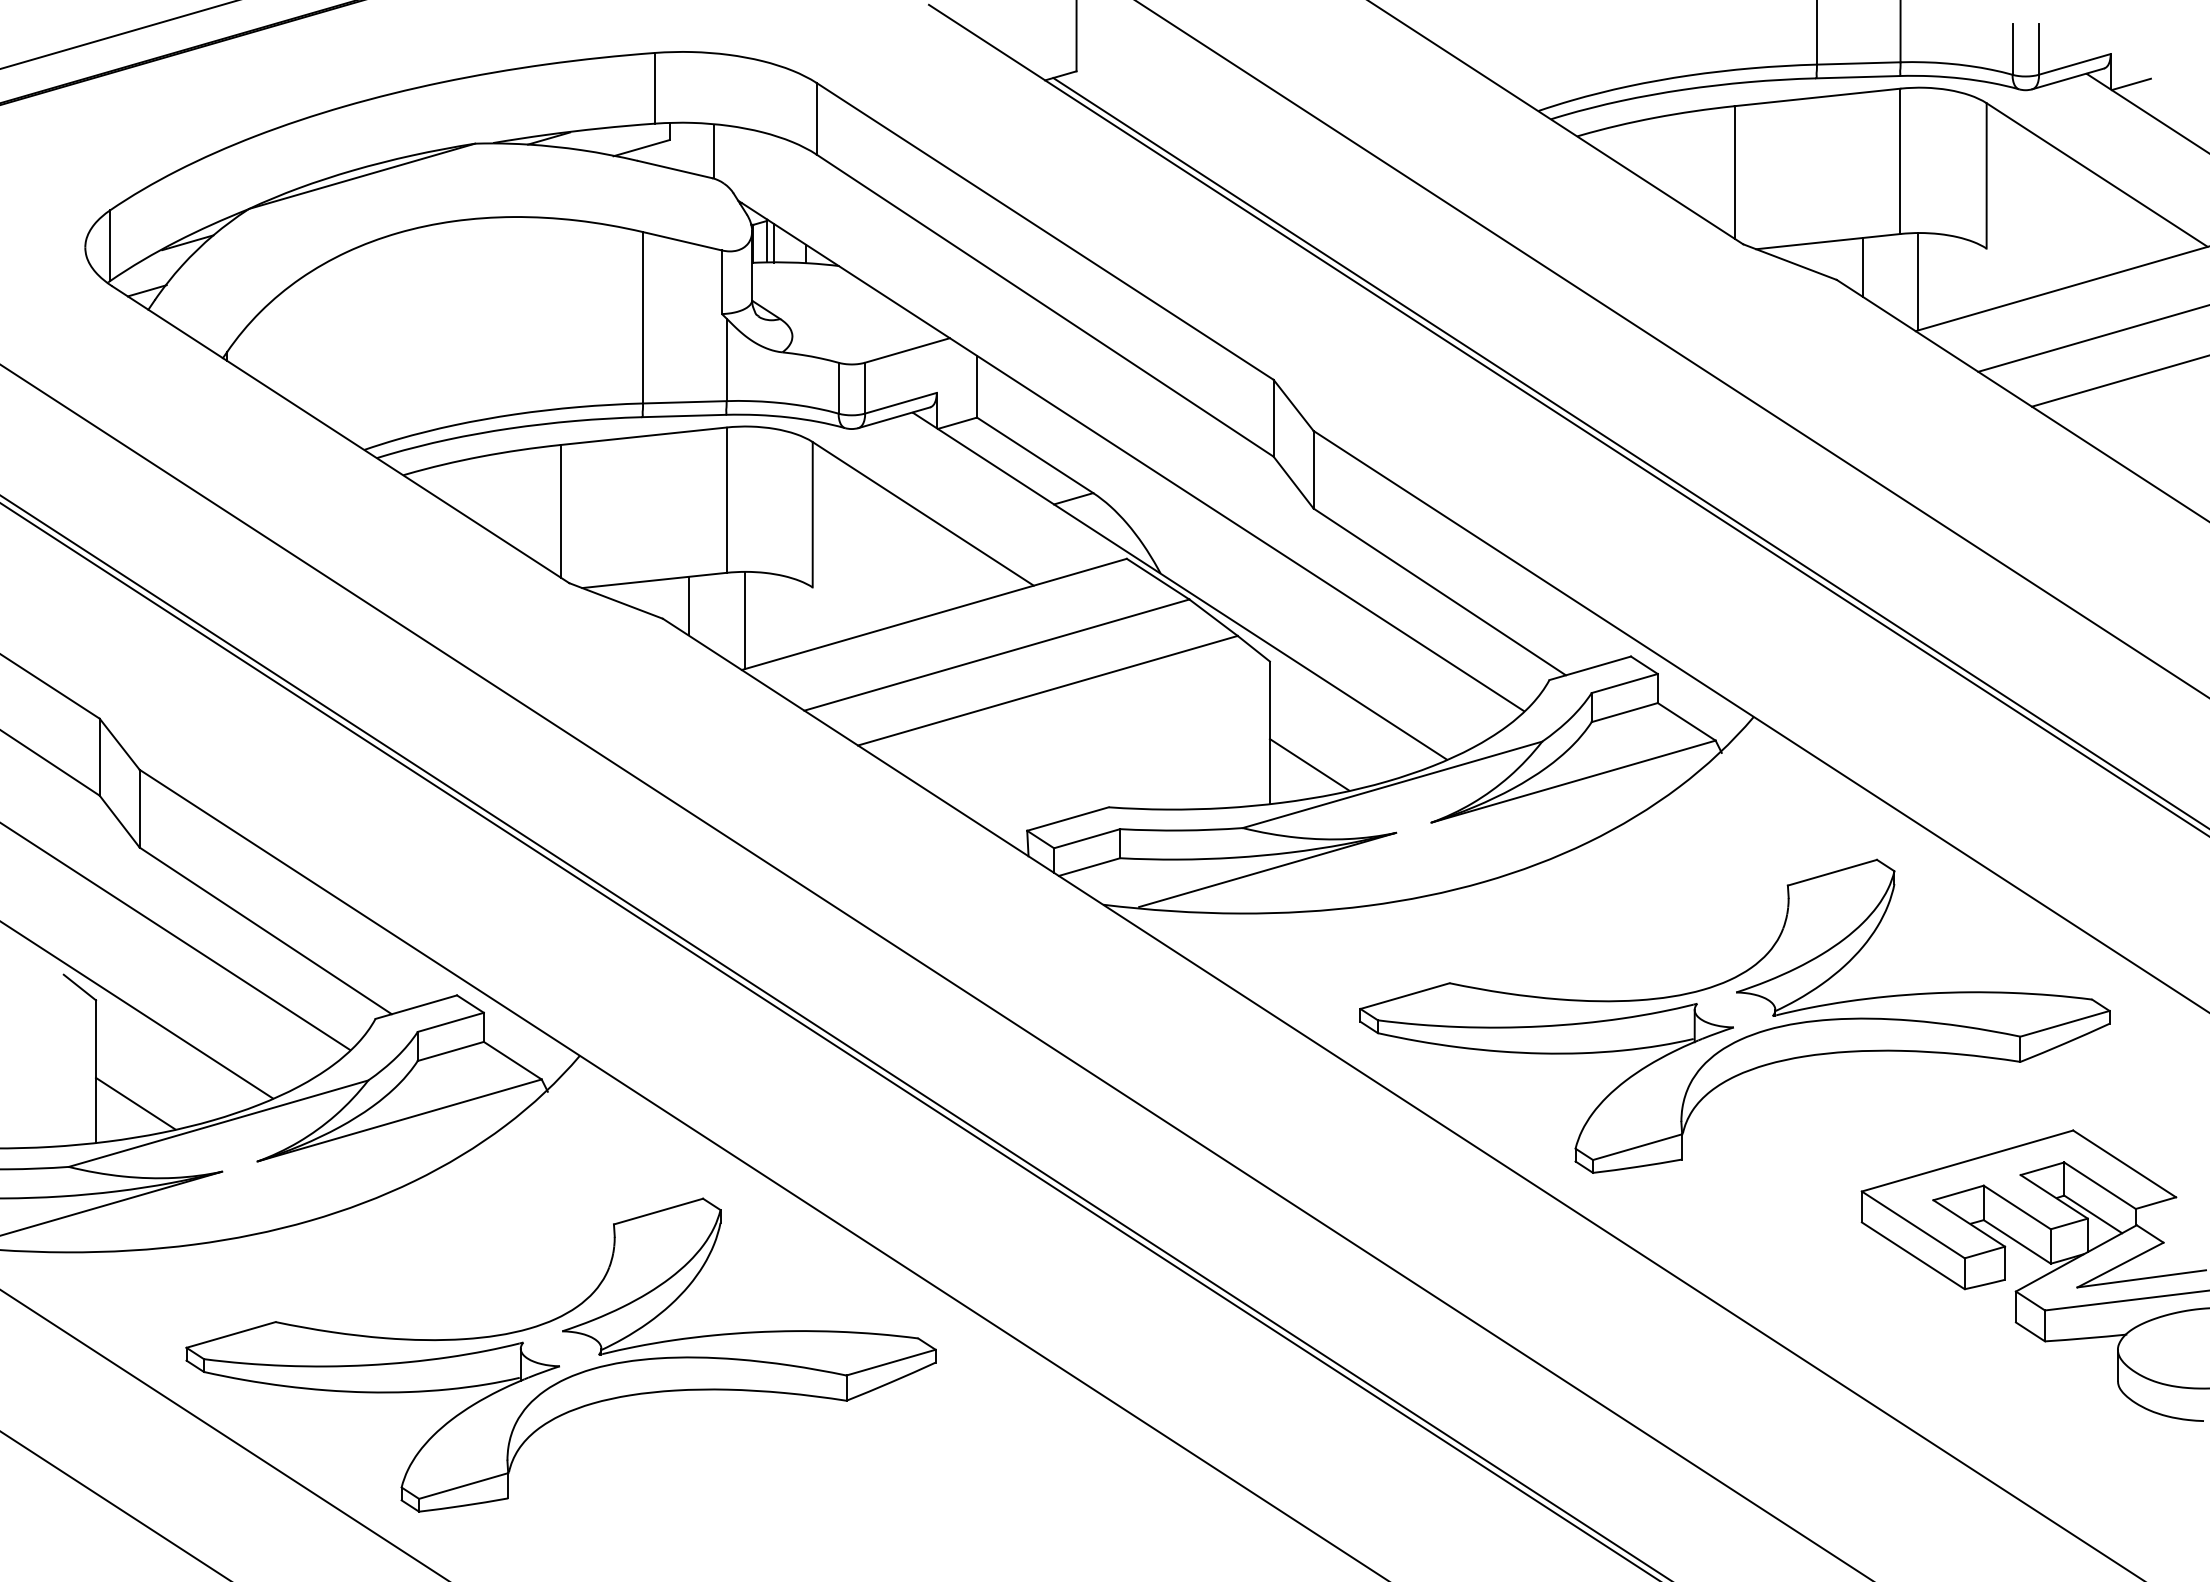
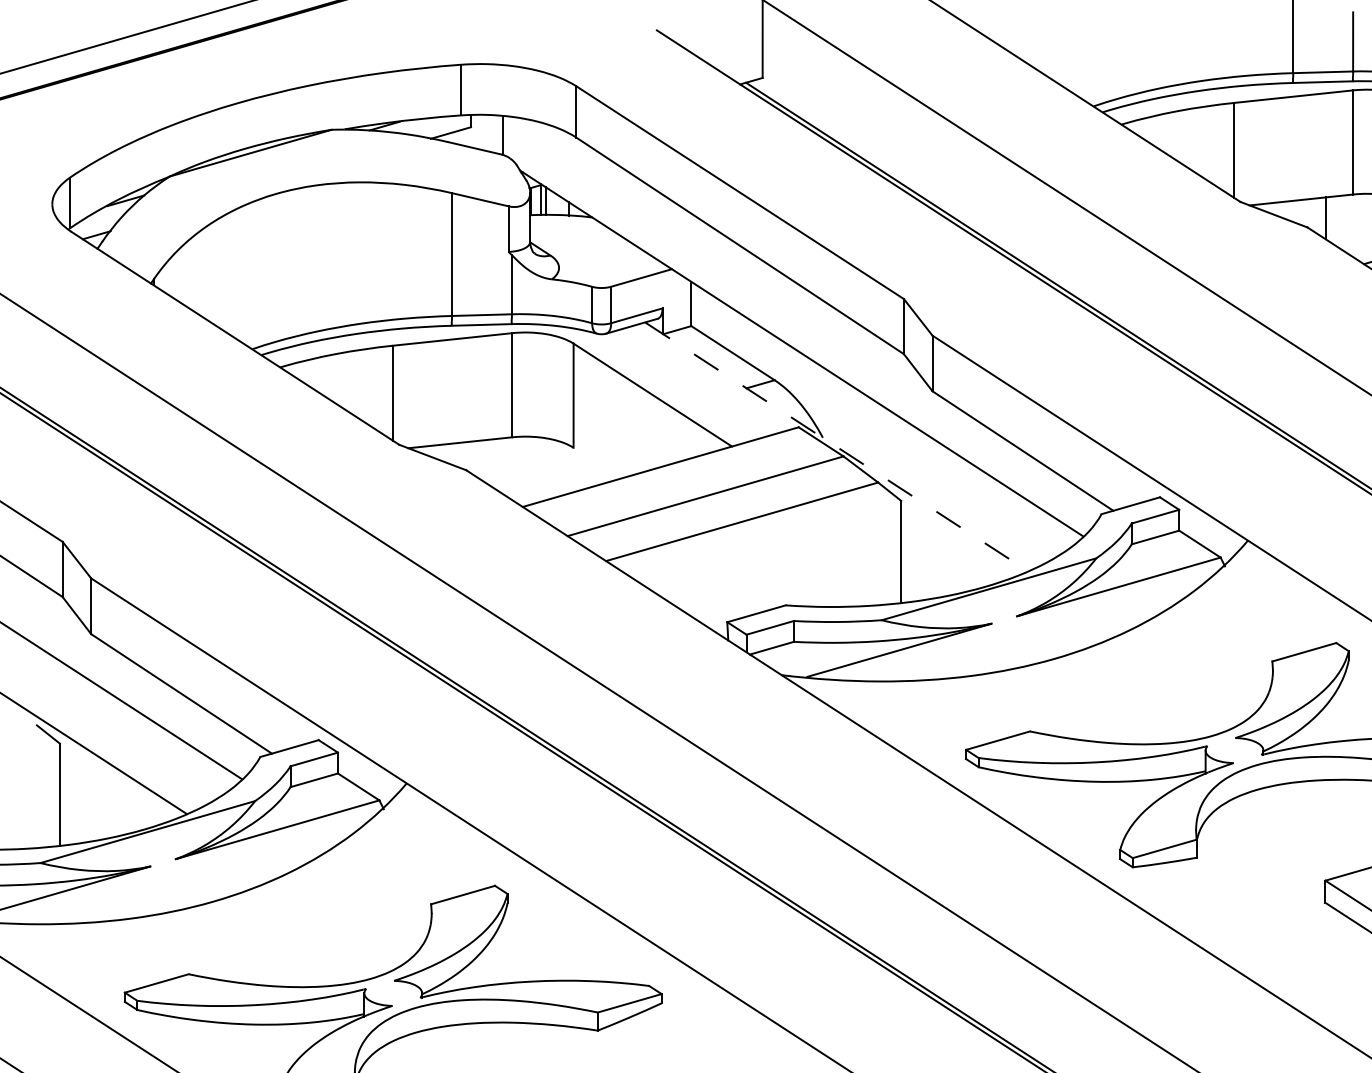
line: (1918, 281) -> (1366, 228), removed
line: (1180, 586) -> (837, 447), solid -> dashed
line: (688, 605) -> (484, 460), removed
line: (744, 620) -> (524, 471), removed
line: (1309, 764) -> (929, 574), removed
line: (135, 1103) -> (88, 817), removed

